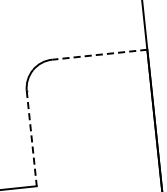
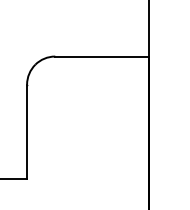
line: (98, 54) -> (101, 56), dashed -> solid
line: (32, 139) -> (27, 132), dashed -> solid

